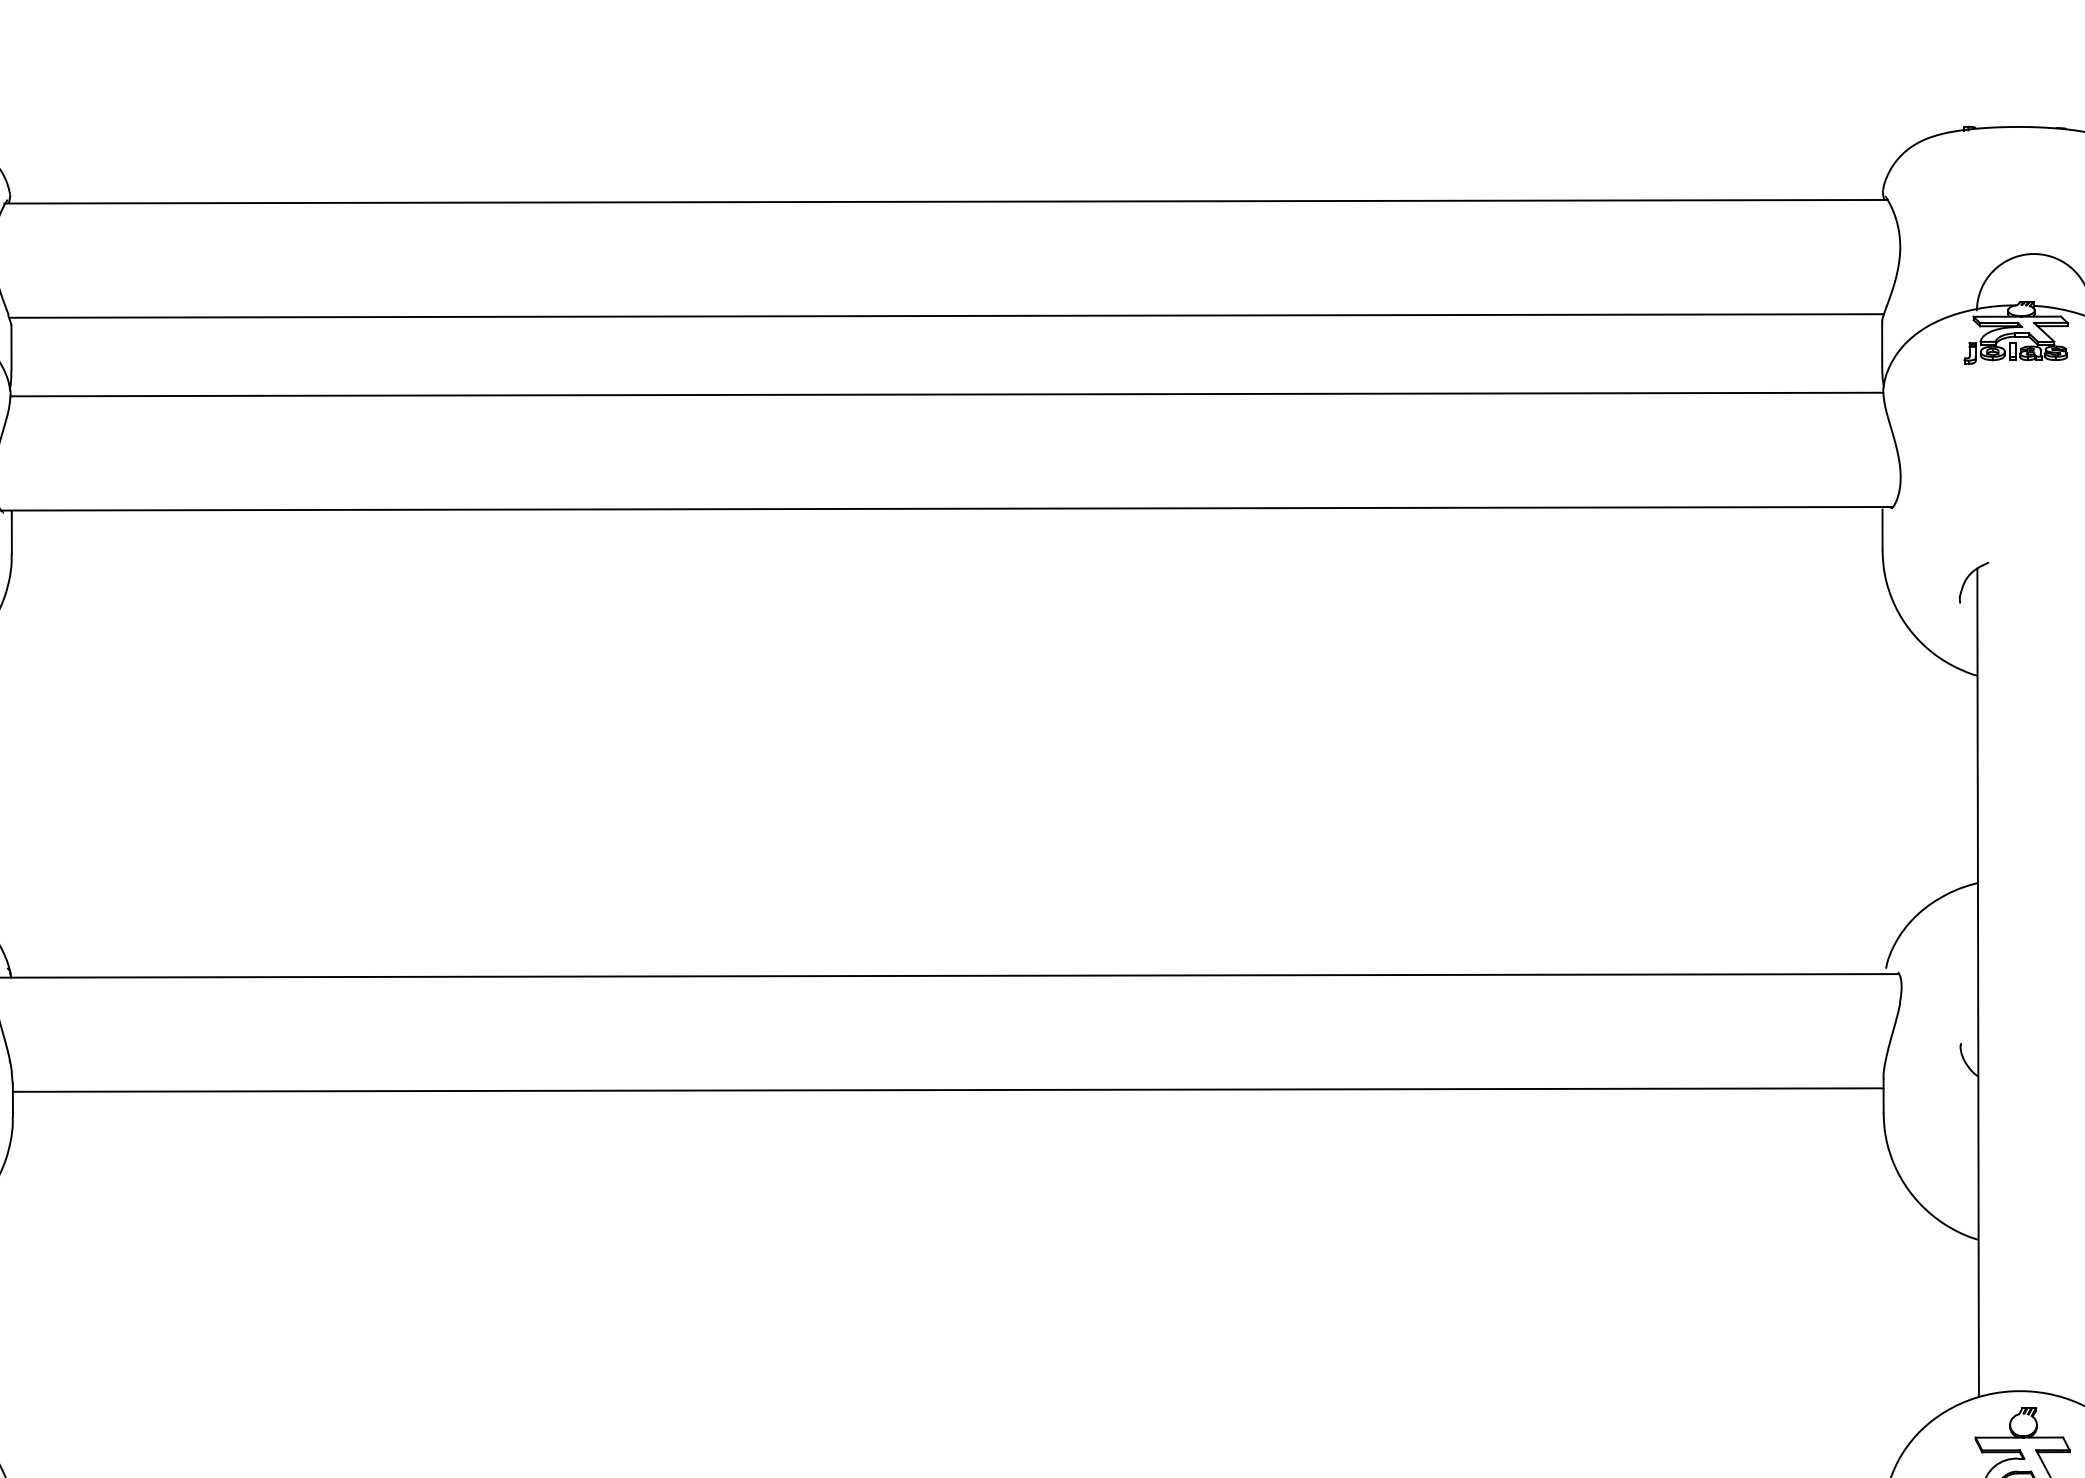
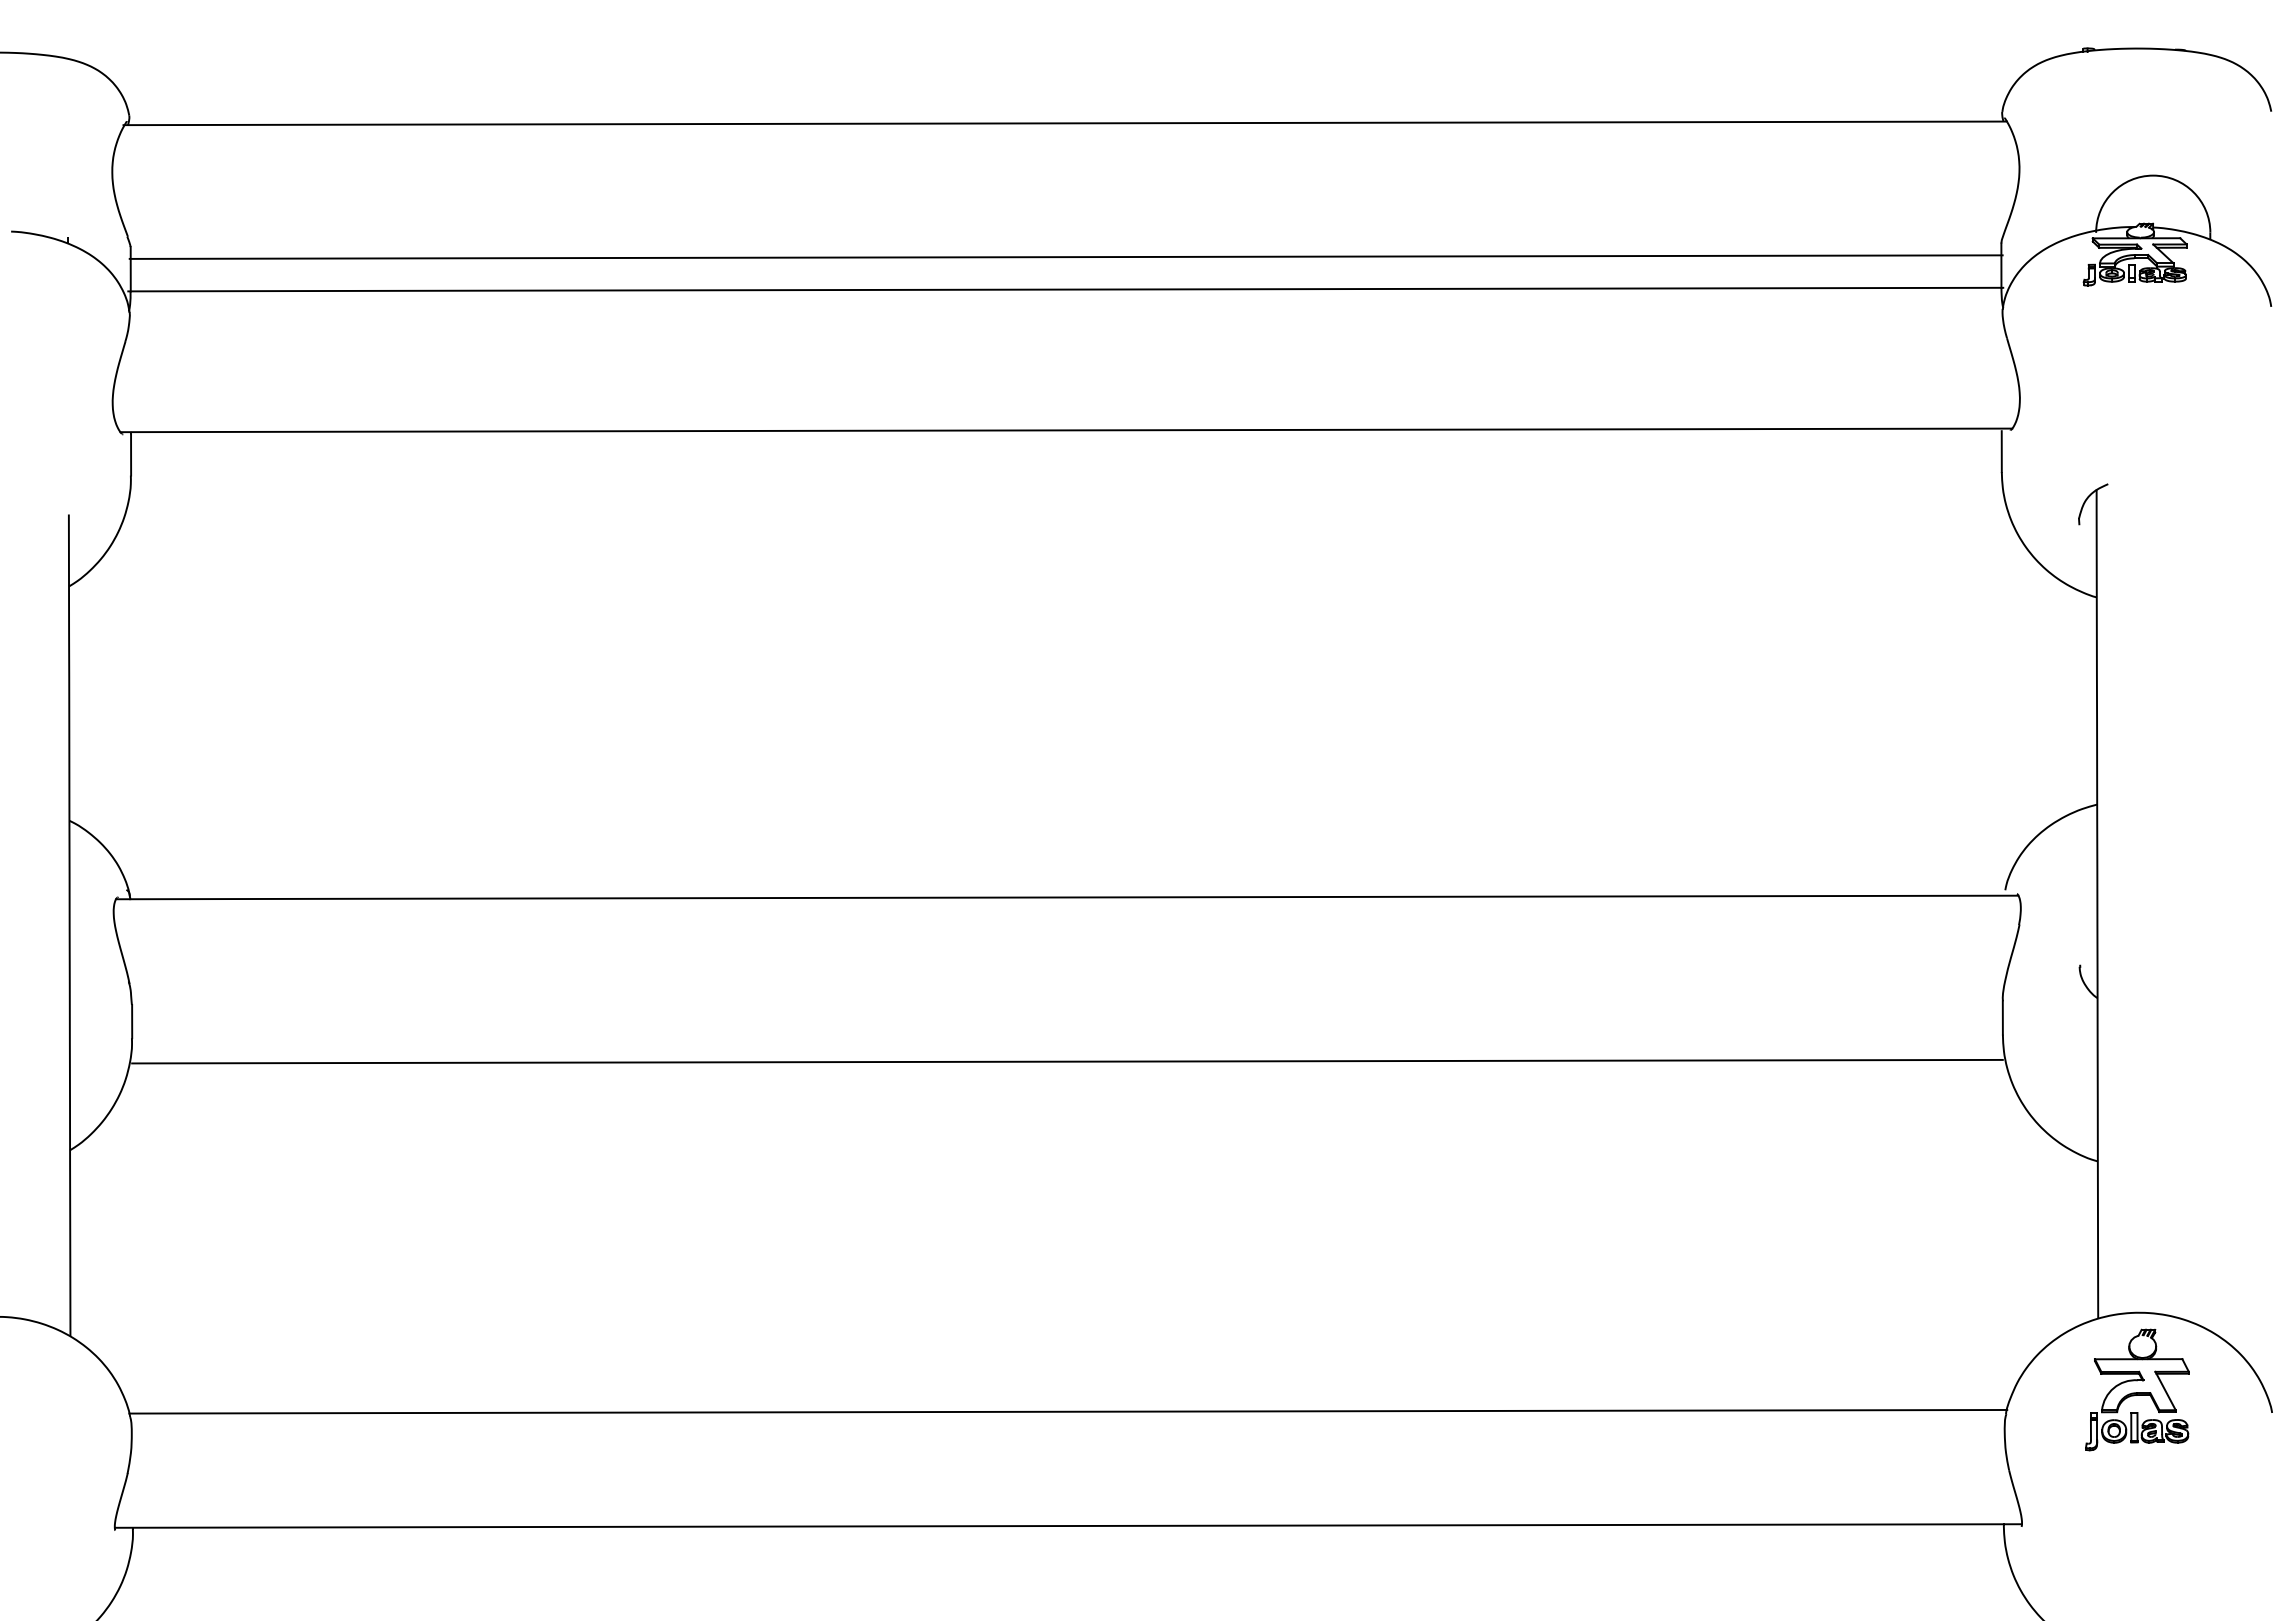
line: (946, 315) -> (1065, 289), moved
line: (946, 393) -> (1065, 256), moved
line: (948, 1089) -> (1067, 1061), moved

